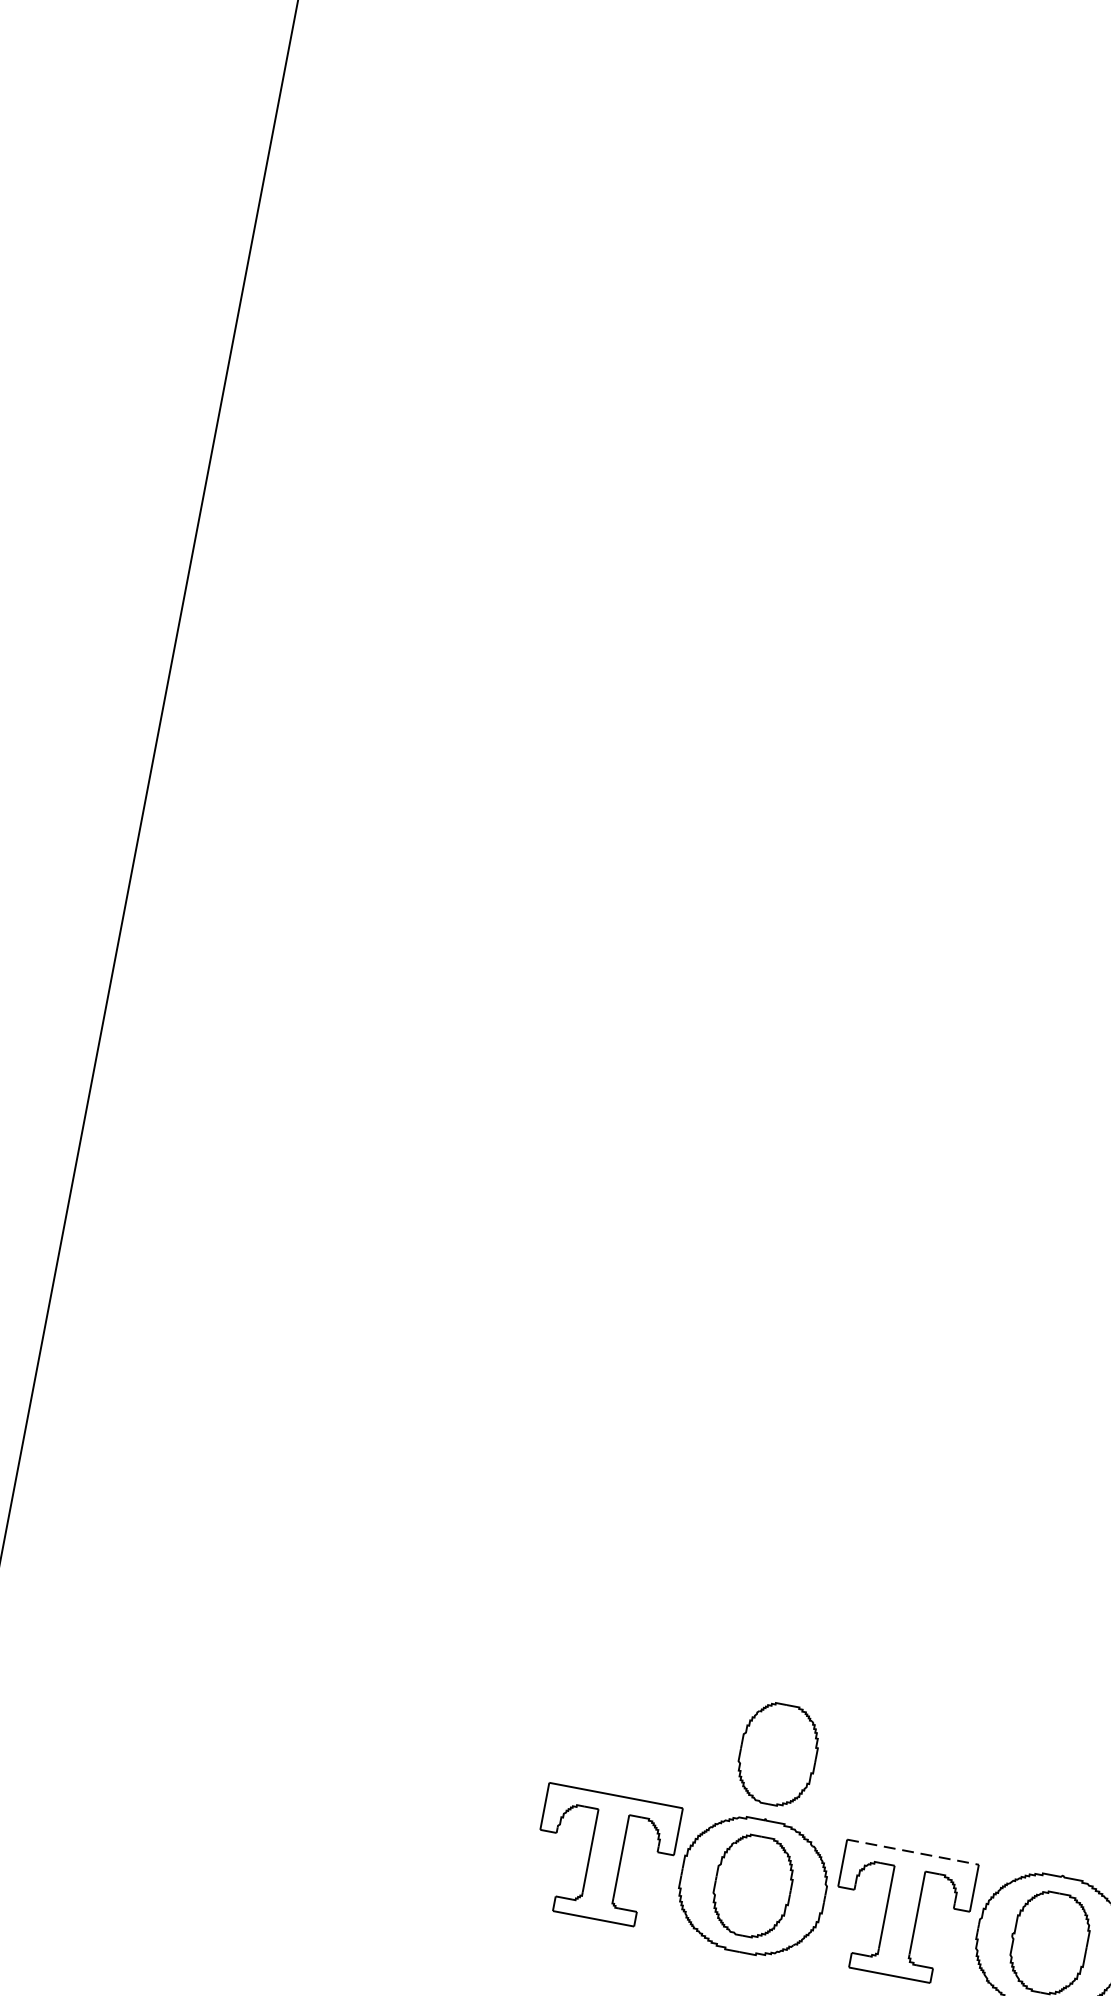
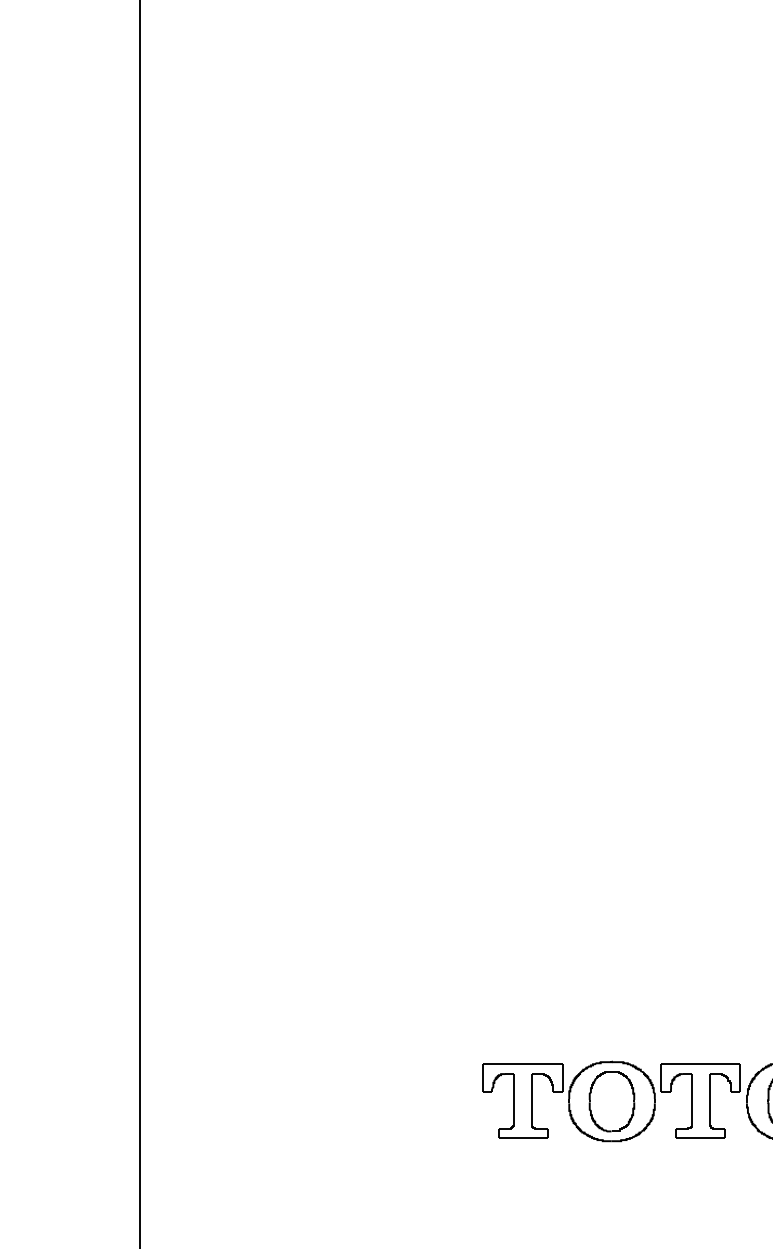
part: (777, 1754) -> (611, 1022), removed
line: (912, 1852) -> (700, 1064), dashed -> solid

